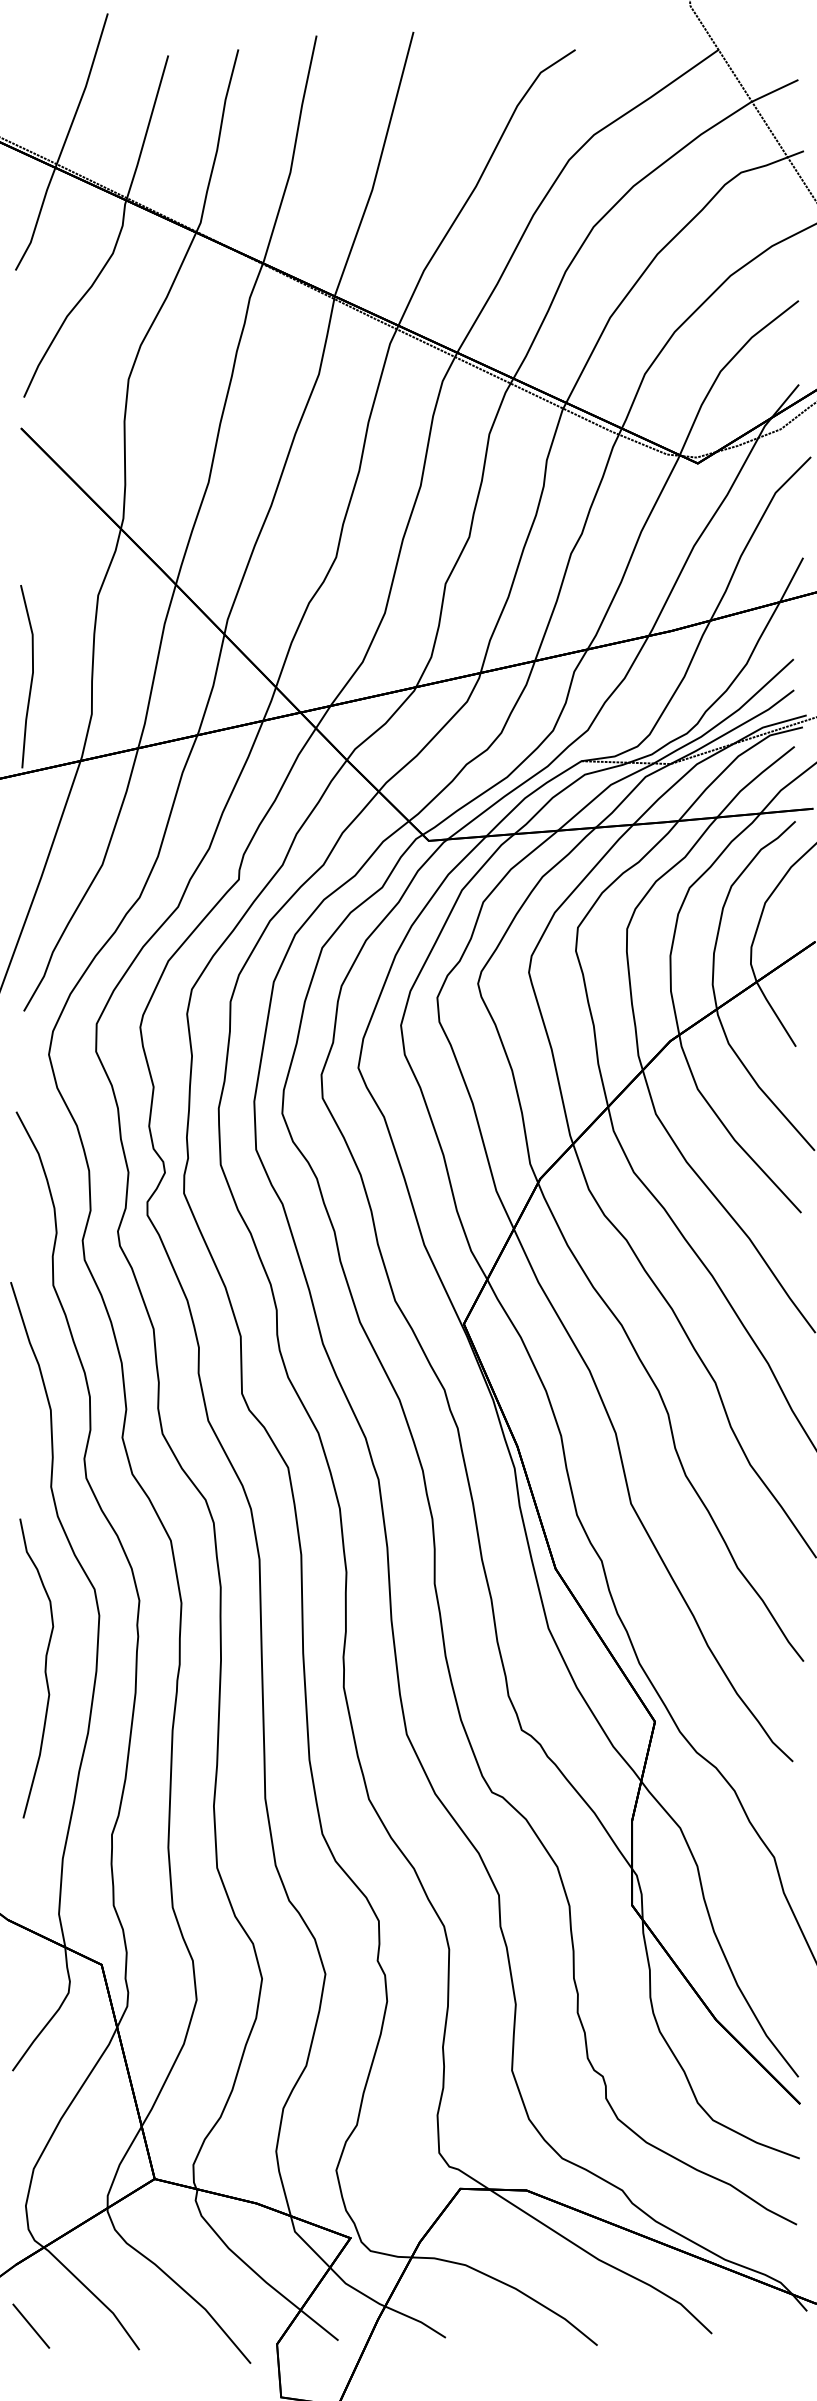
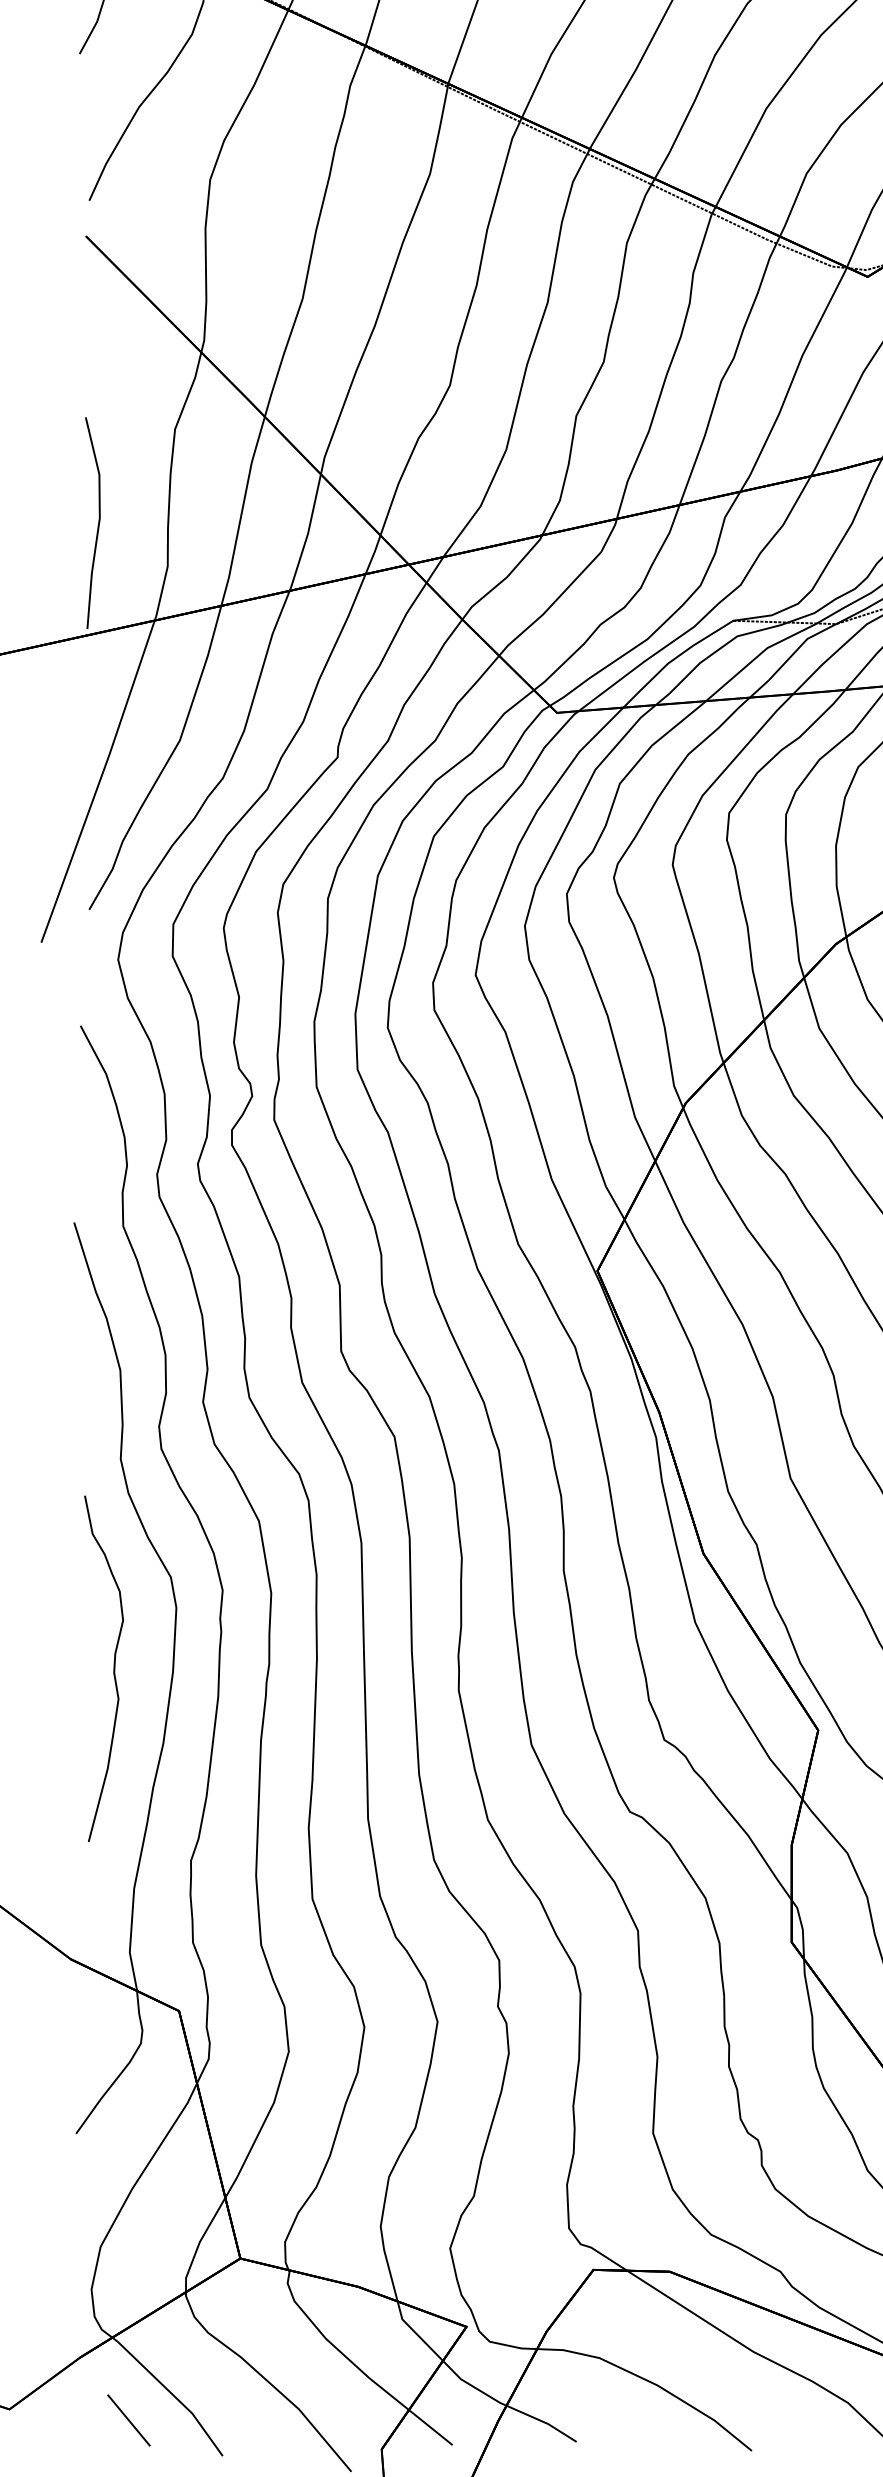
line: (31, 2325) -> (129, 2419), moved

